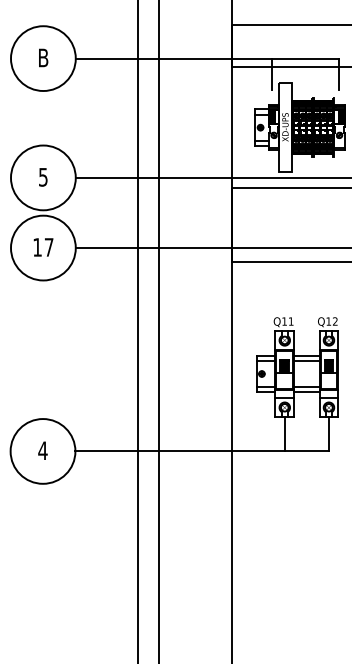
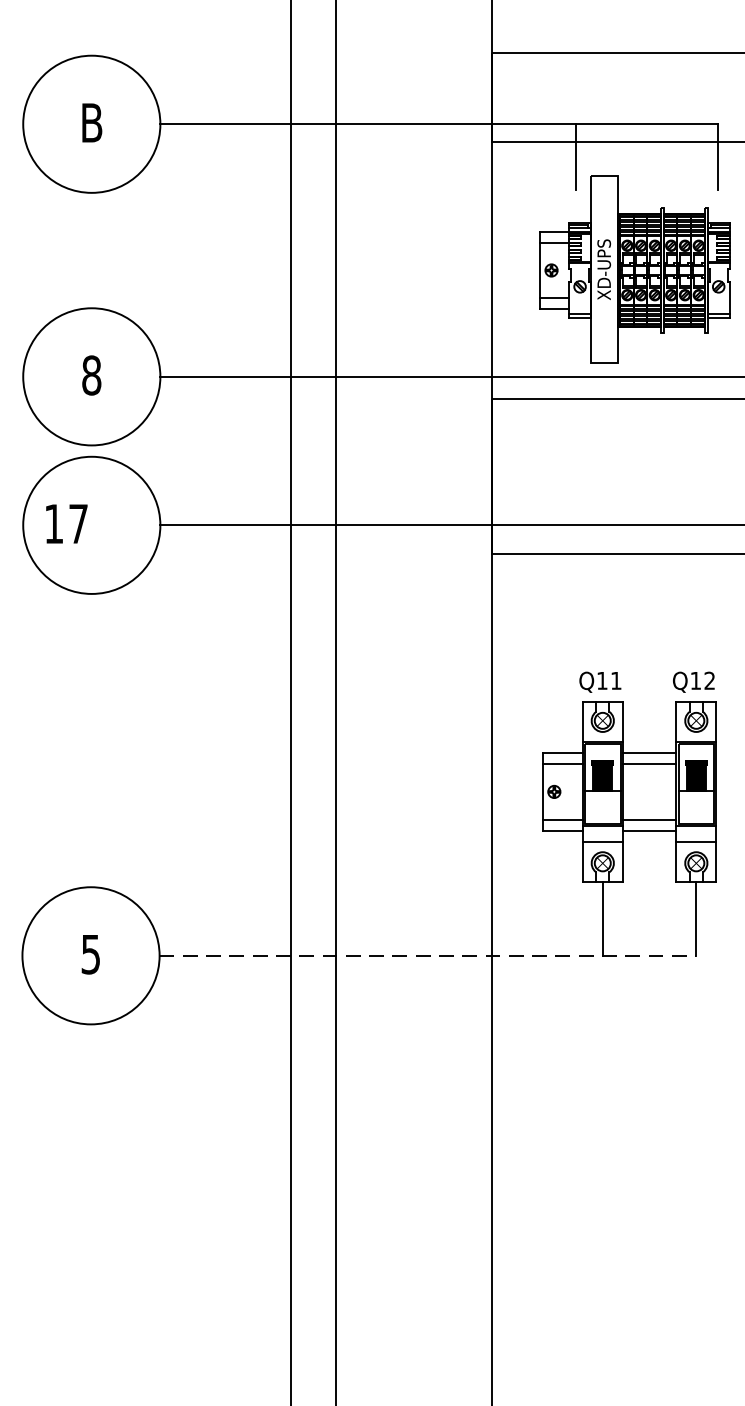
text: (42, 176) -> (89, 373), 5 -> 8
text: (43, 247) -> (66, 524), moved
text: (42, 450) -> (89, 953), 4 -> 5
line: (202, 451) -> (428, 955), solid -> dashed

